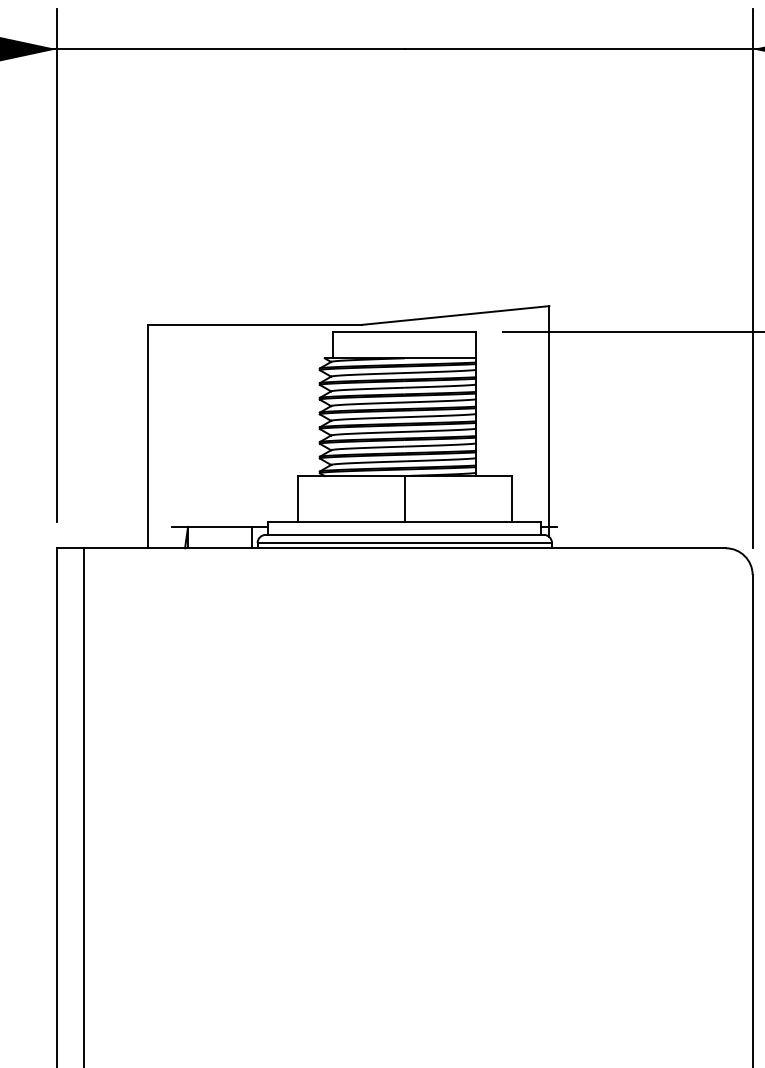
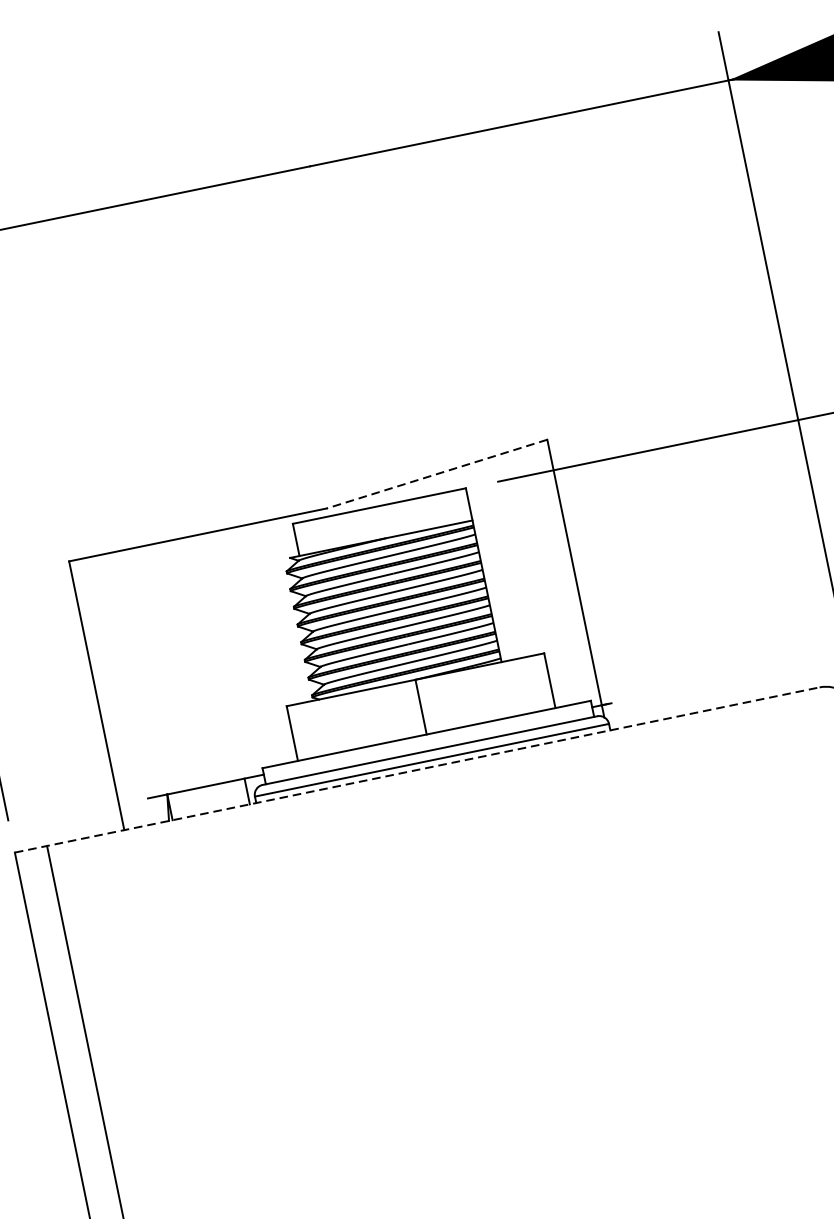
line: (455, 315) -> (436, 474), solid -> dashed
line: (391, 548) -> (417, 770), solid -> dashed

